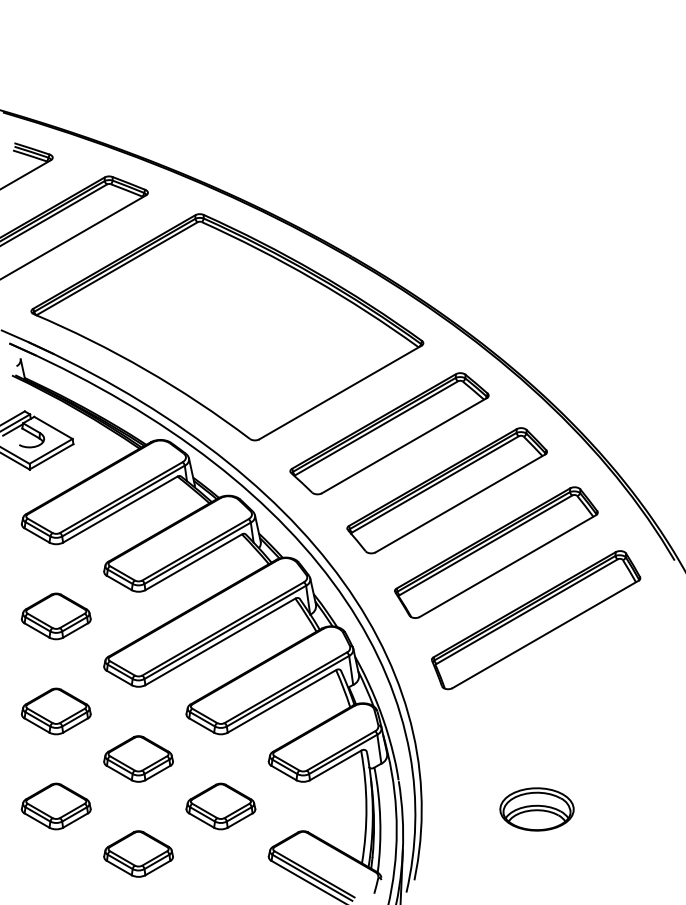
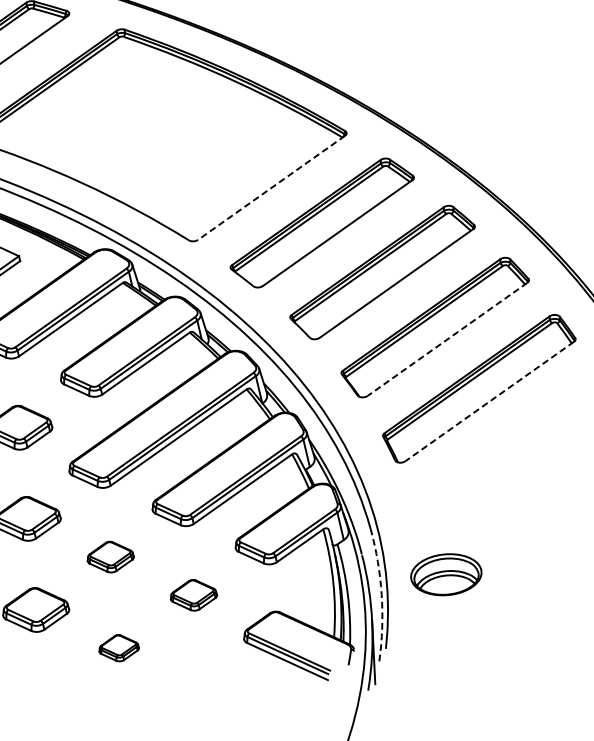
line: (340, 392) -> (271, 187), solid -> dashed
line: (507, 566) -> (447, 339), solid -> dashed
line: (545, 634) -> (489, 401), solid -> dashed
part: (138, 758) -> (110, 556), size x0.7
part: (220, 806) -> (193, 595), size x0.7
part: (536, 809) -> (445, 574), moved
arc: (415, 823) -> (381, 594), solid -> dashed
part: (138, 853) -> (118, 647), size x0.6

